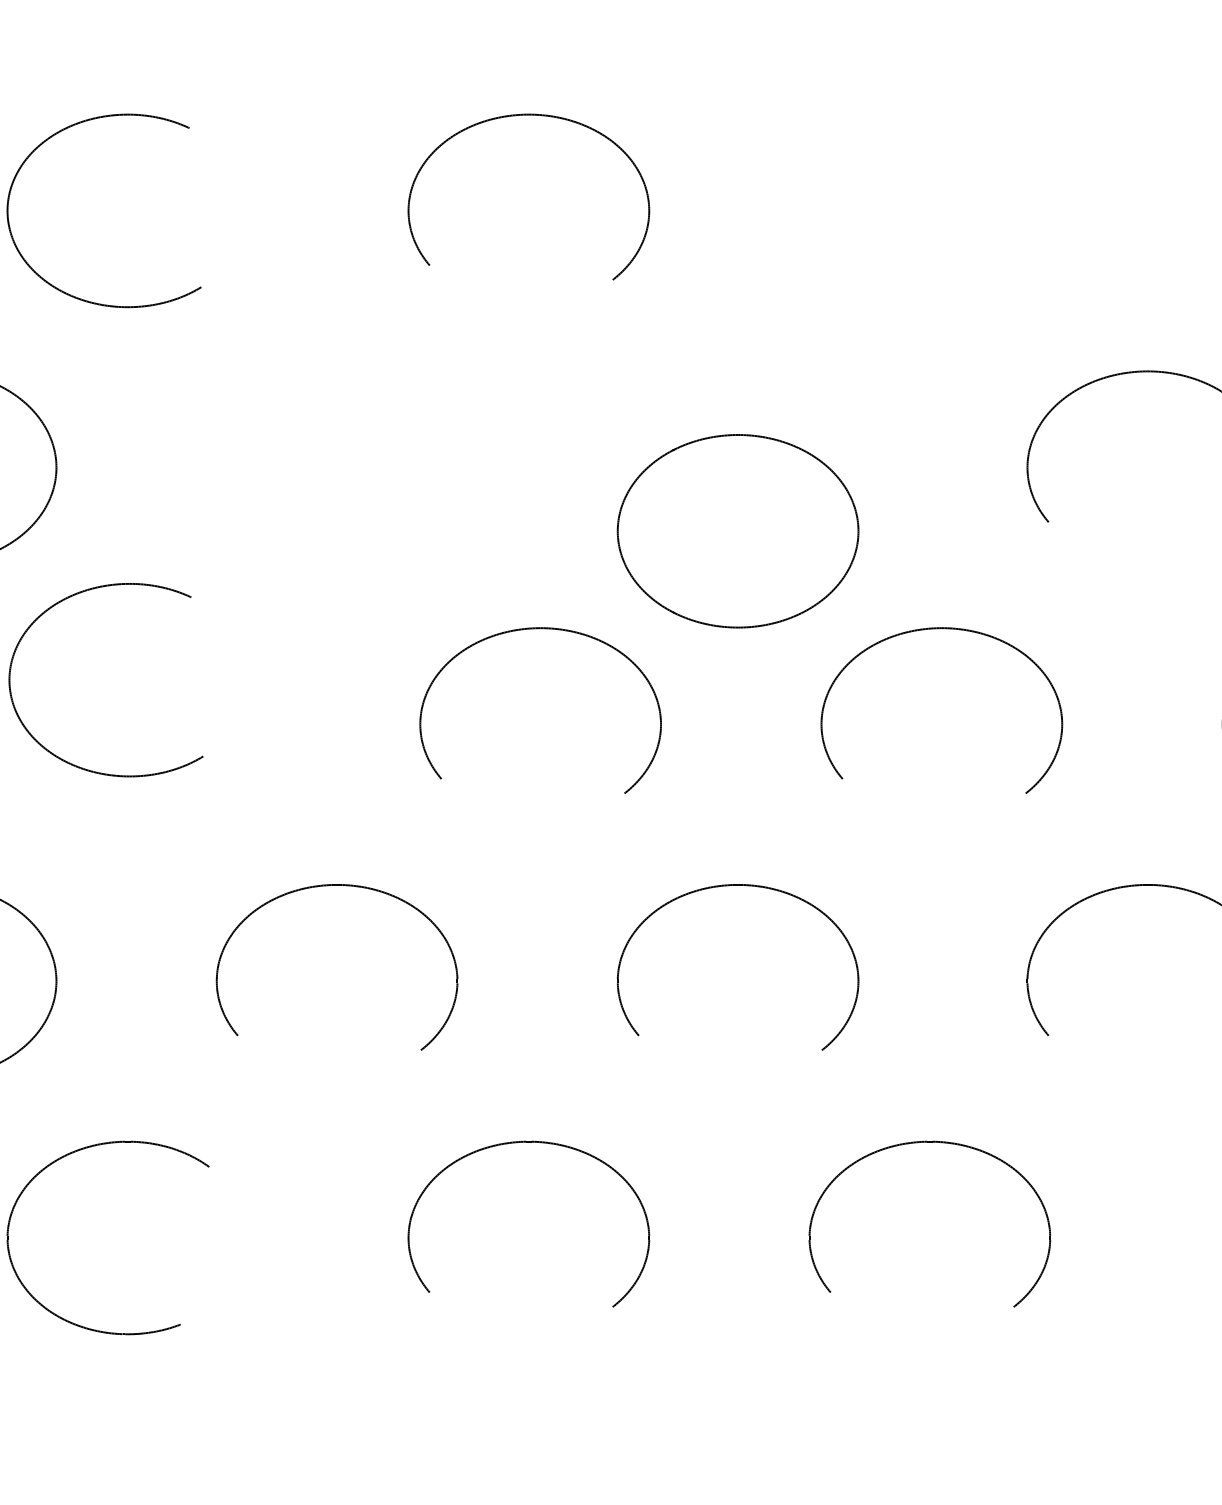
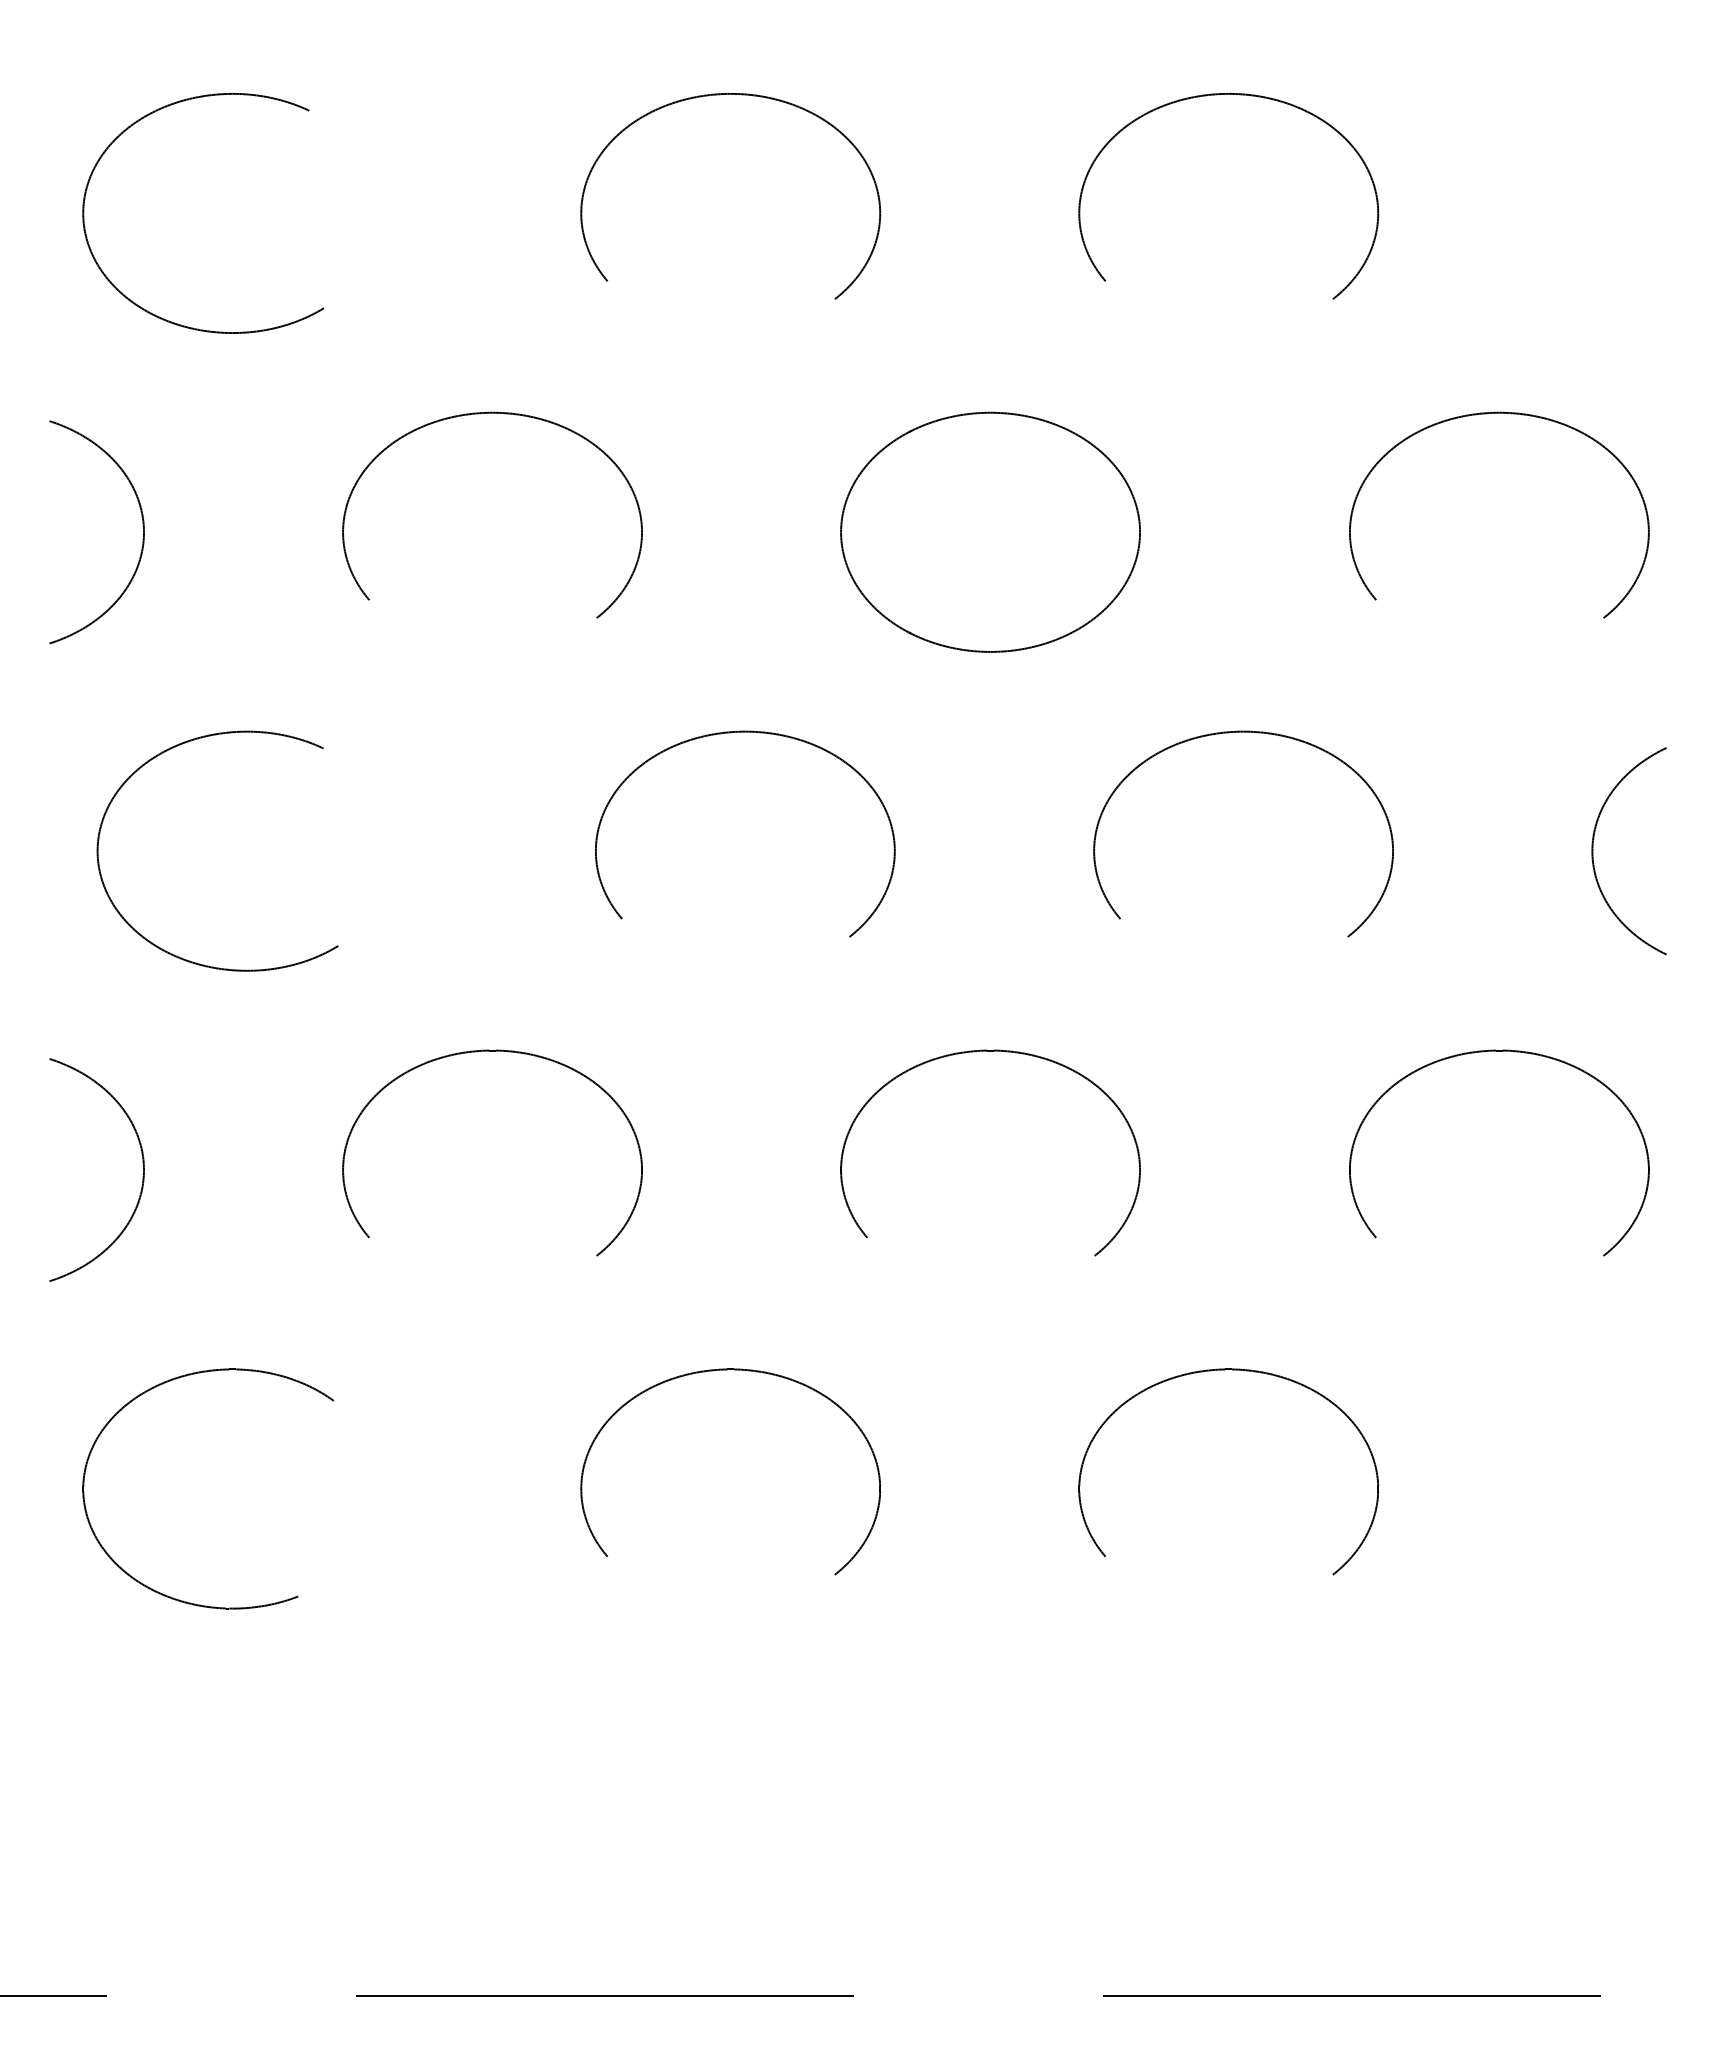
part: (921, 115) -> (1218, 95), added
part: (327, 372) -> (480, 414), added
part: (738, 530) -> (990, 531), moved
part: (65, 599) -> (167, 751), moved

